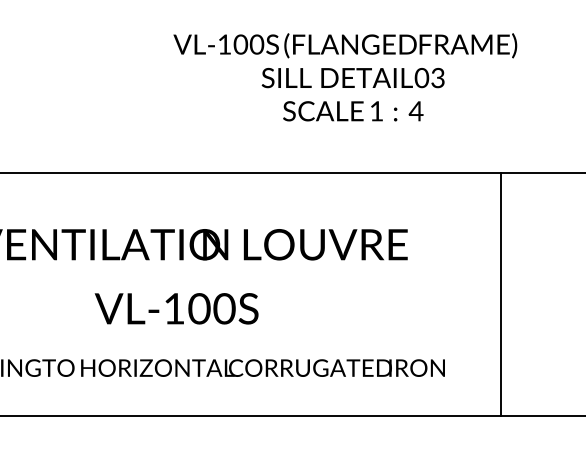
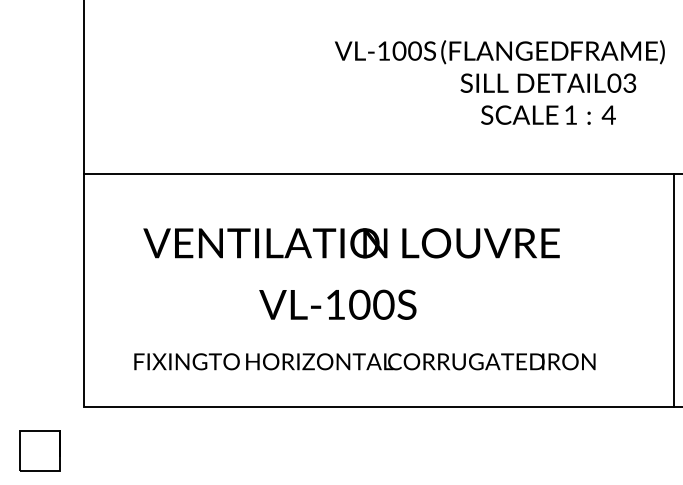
text: (353, 93) -> (548, 98), moved
line: (501, 293) -> (674, 290), moved

